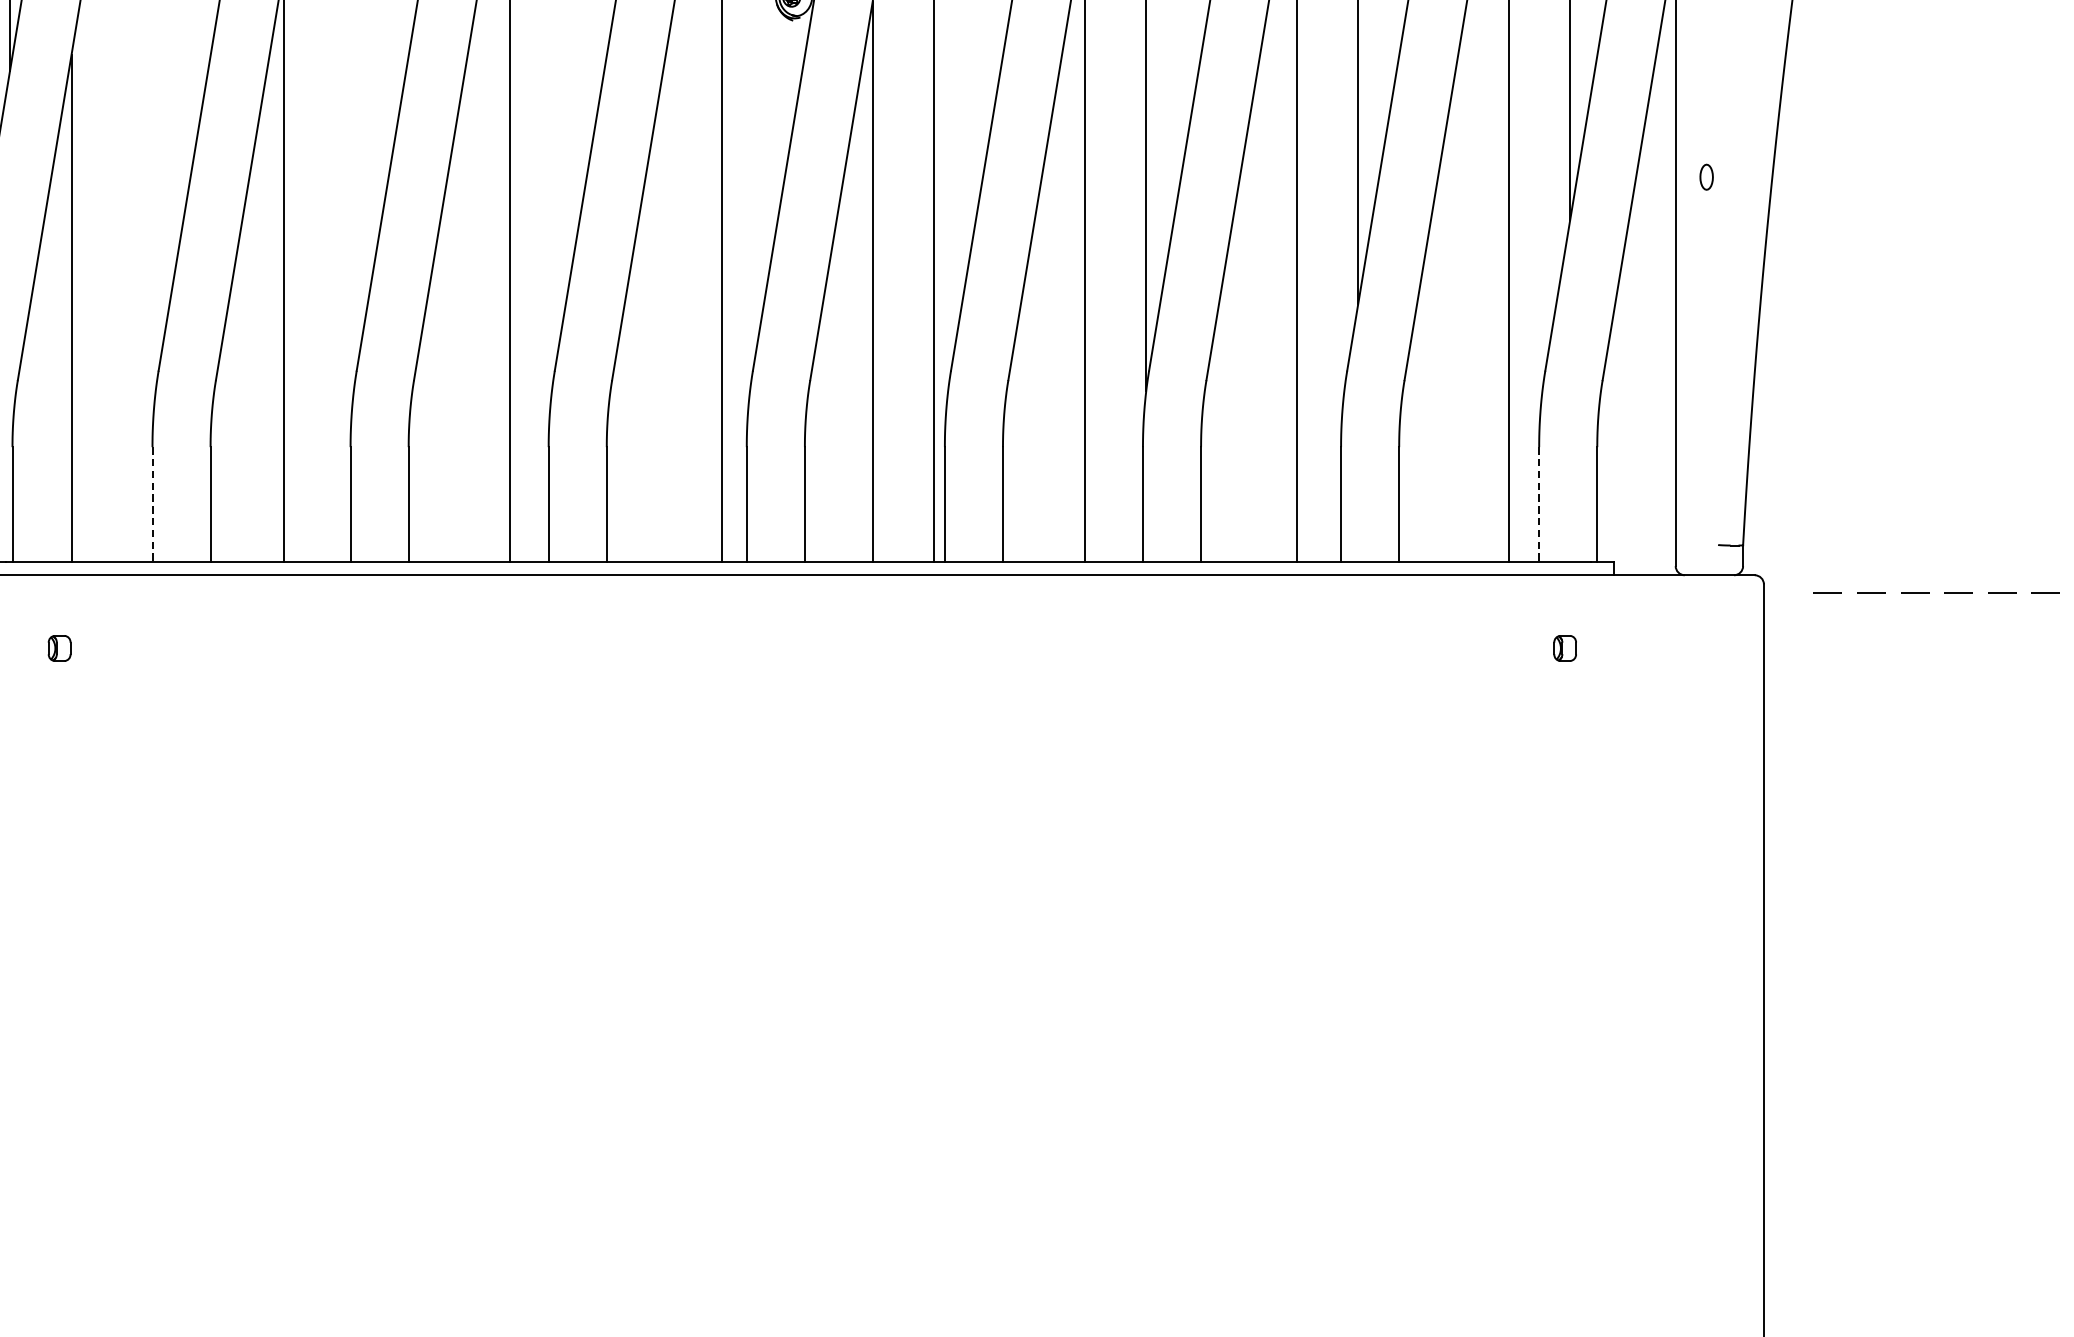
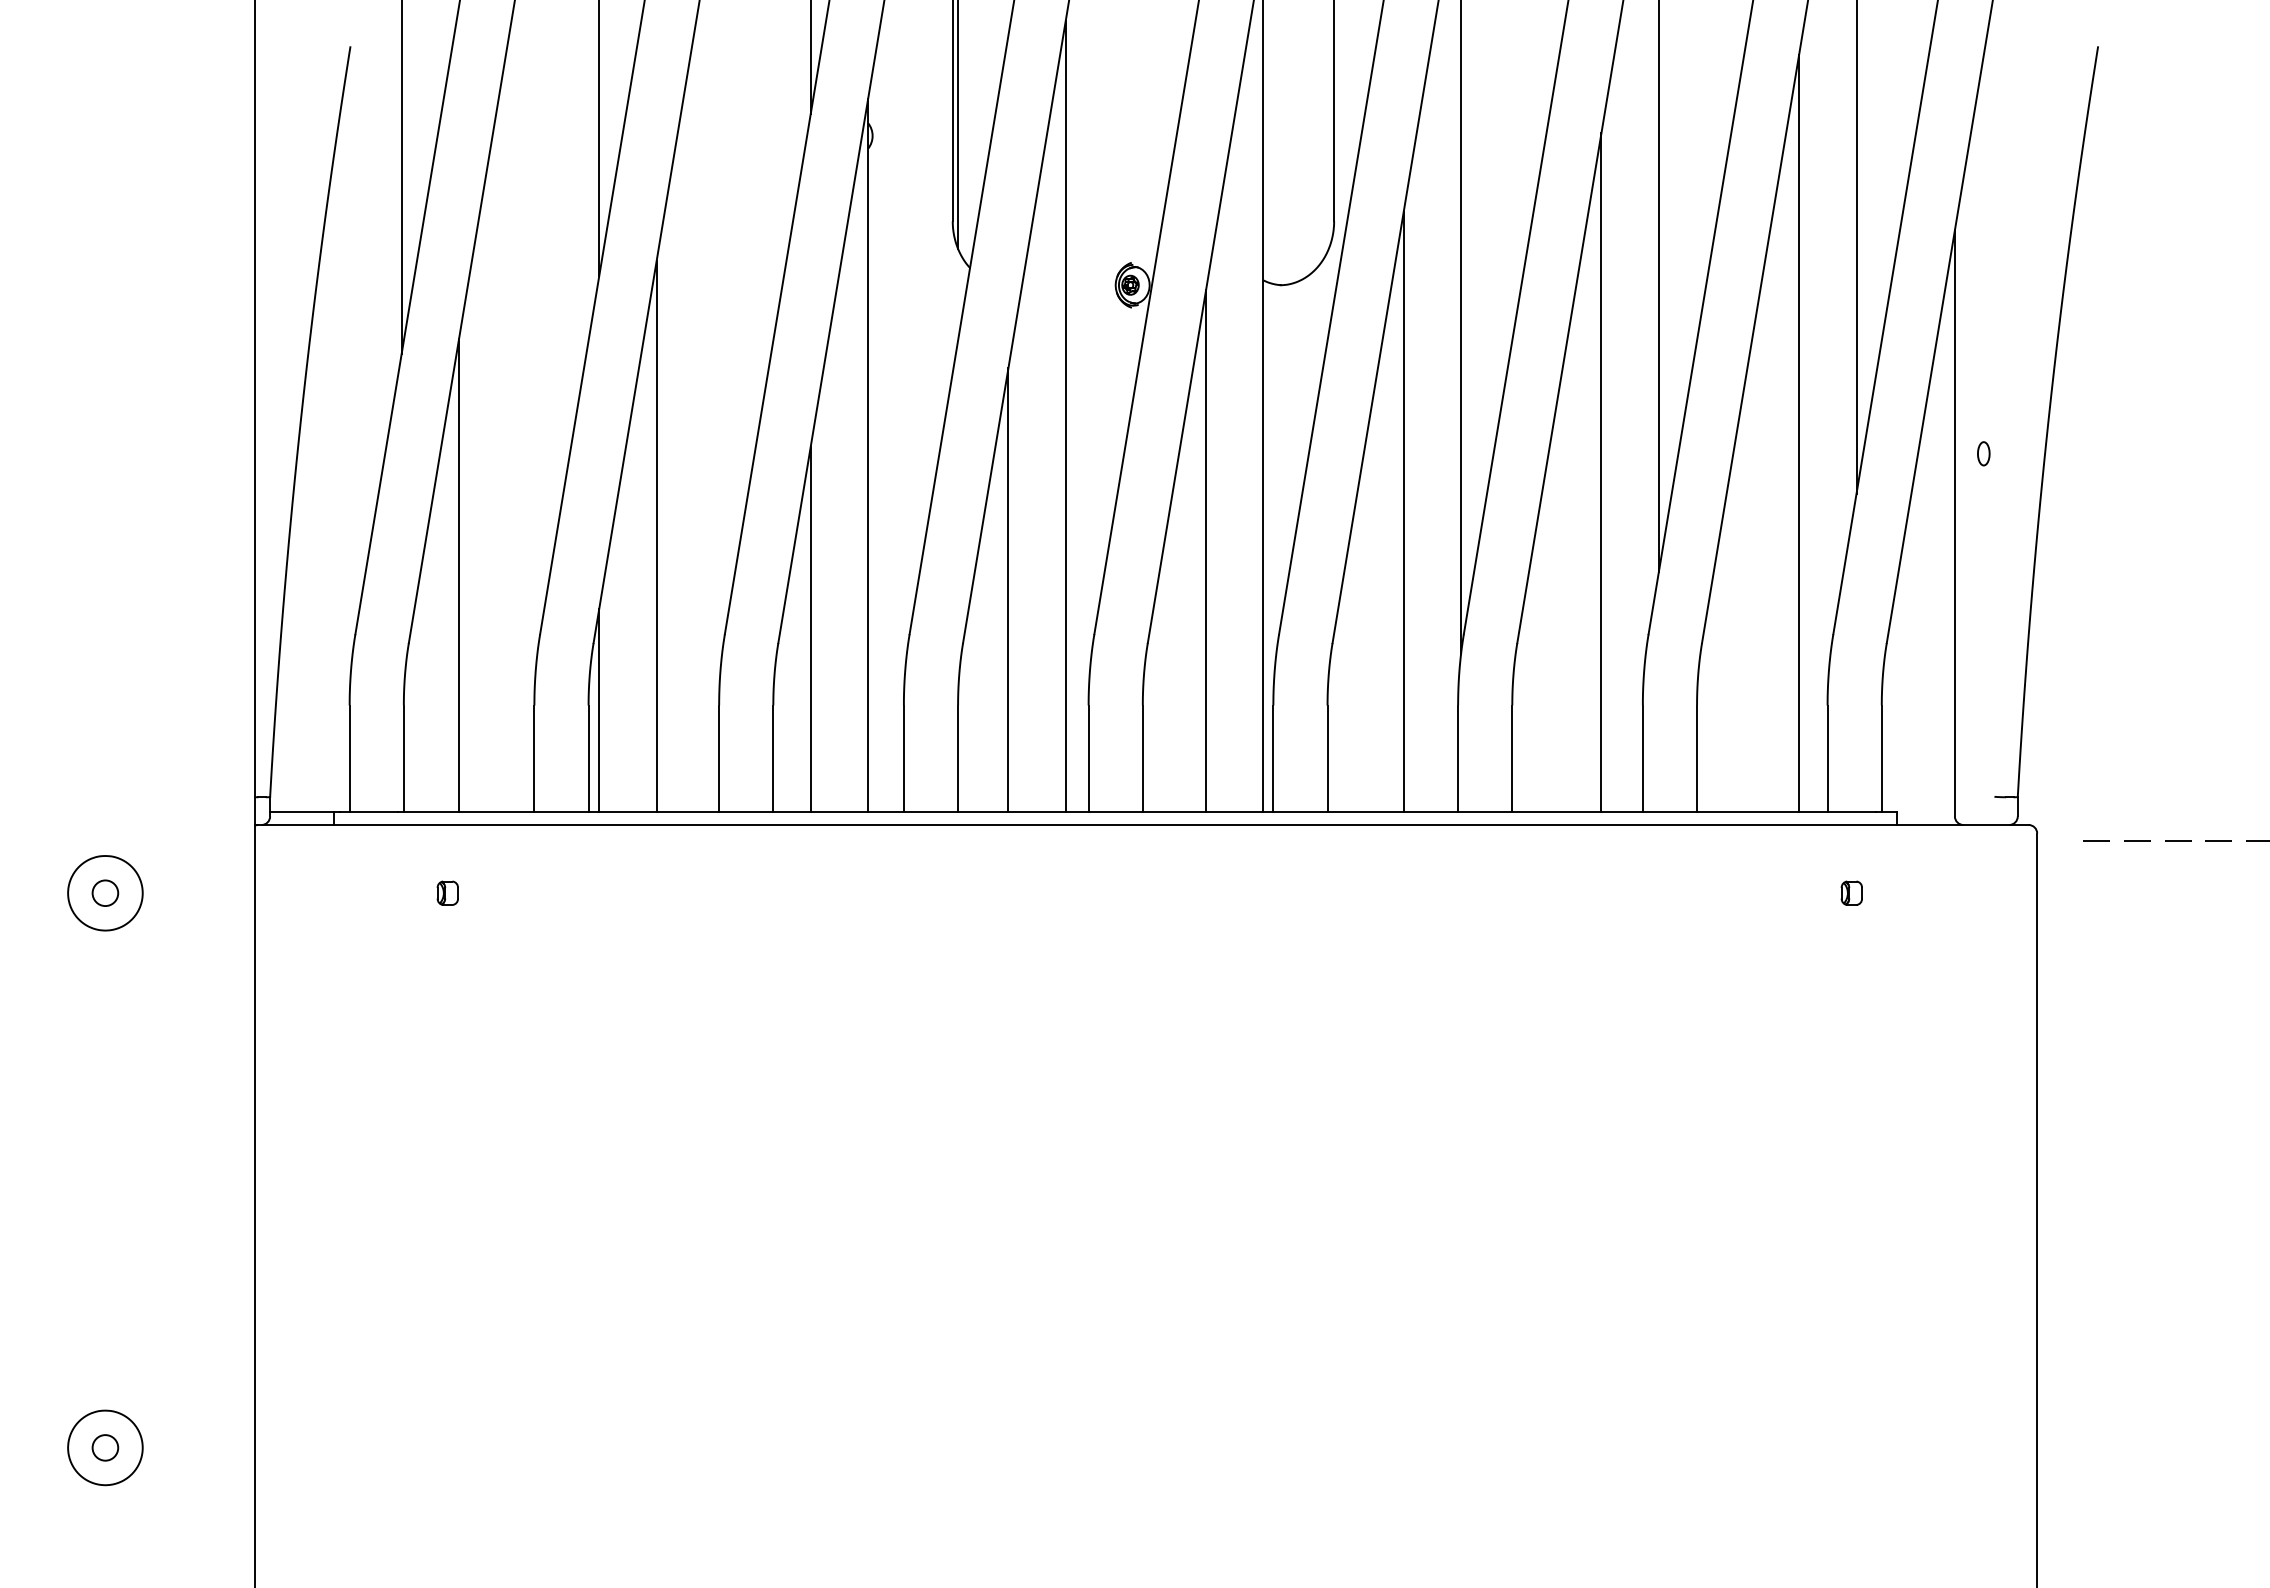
line: (660, 323) -> (1008, 590), added
line: (448, 365) -> (810, 629), added
line: (222, 452) -> (599, 710), added
line: (152, 505) -> (534, 759), dashed -> solid
line: (1539, 505) -> (1827, 759), dashed -> solid

